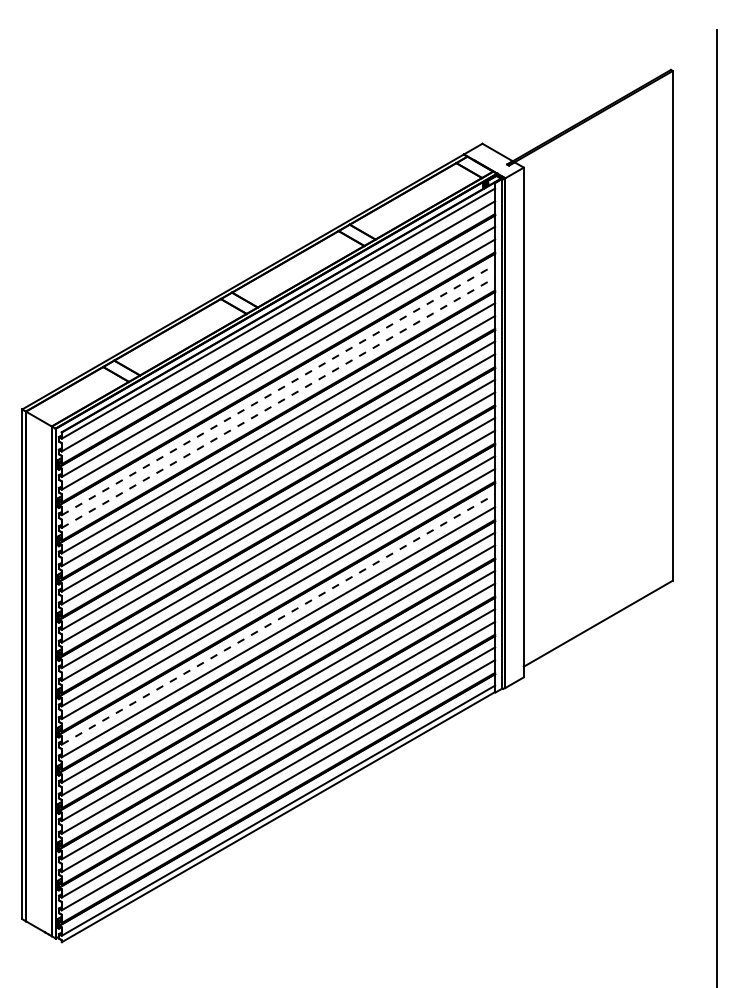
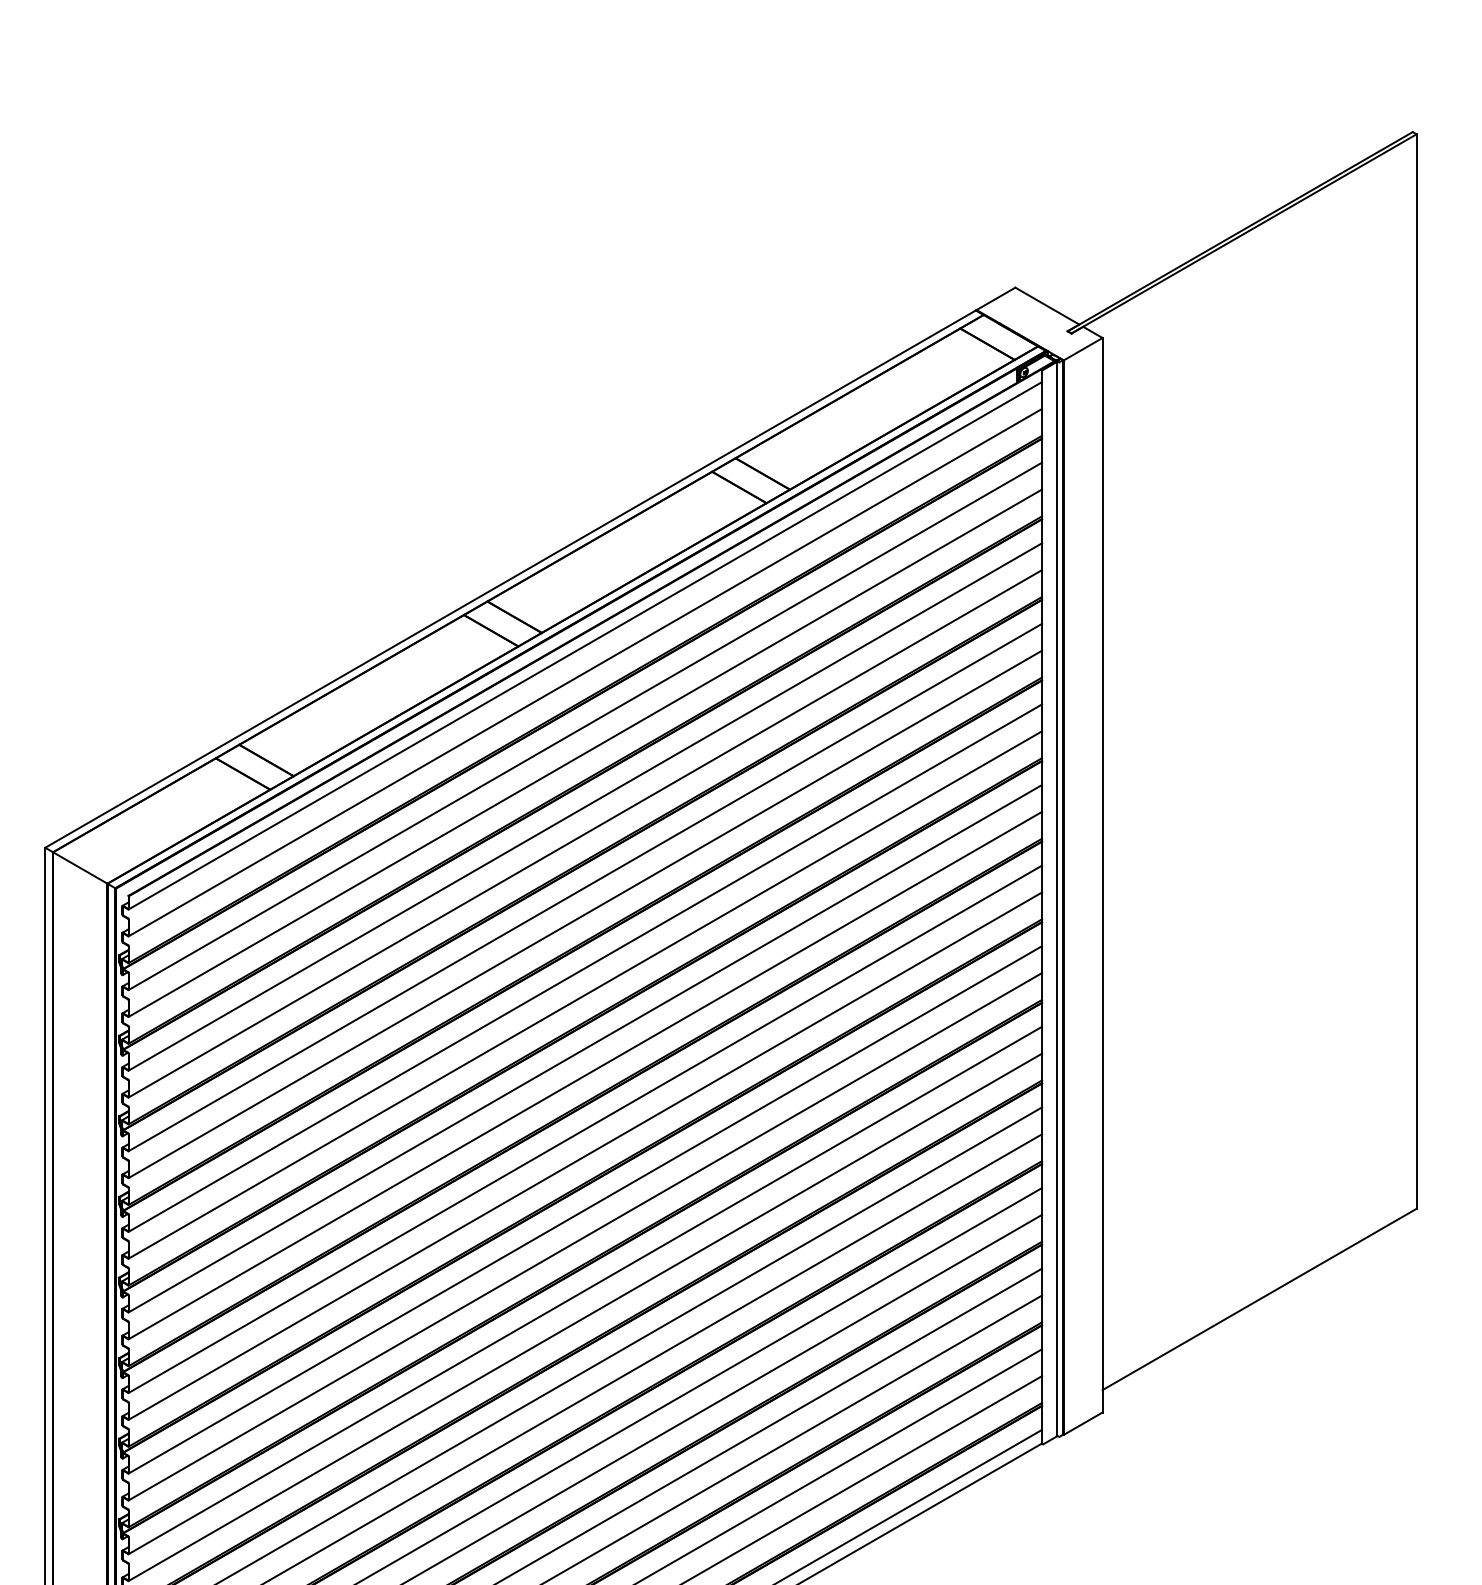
line: (278, 389) -> (585, 805), dashed -> solid
line: (278, 402) -> (585, 833), dashed -> solid
line: (278, 619) -> (585, 1290), dashed -> solid

